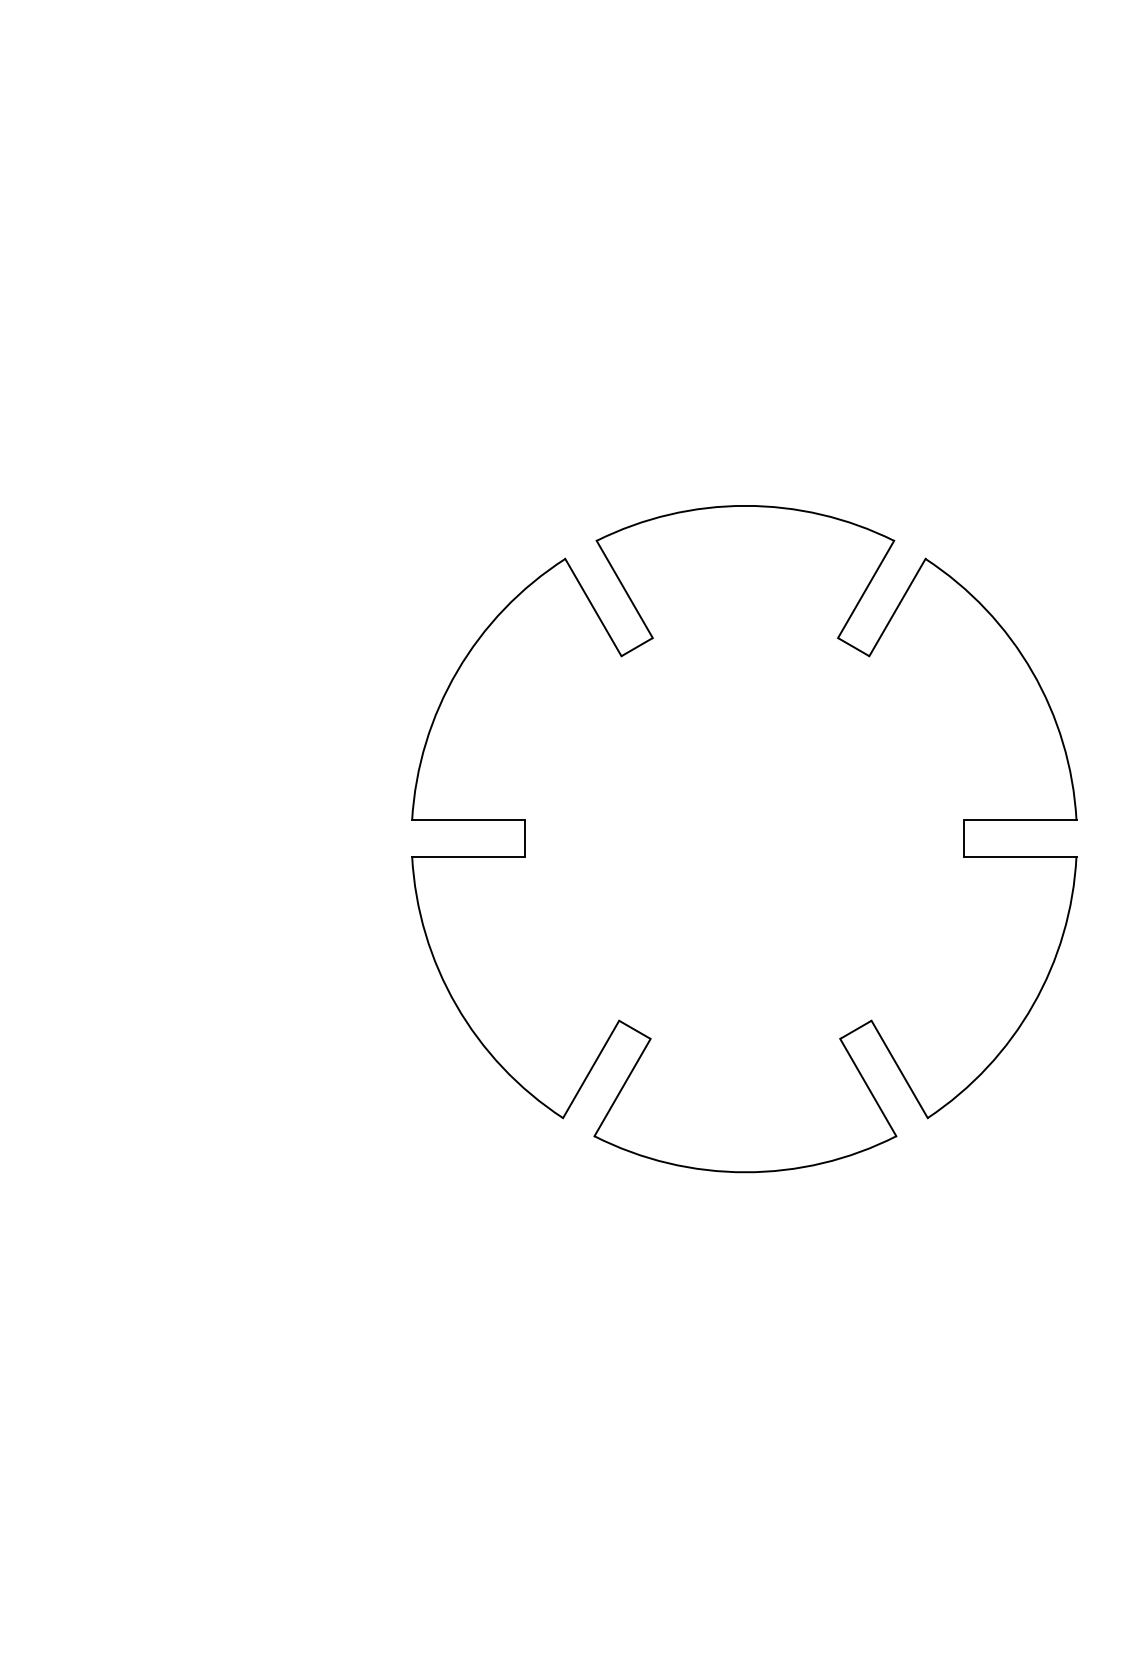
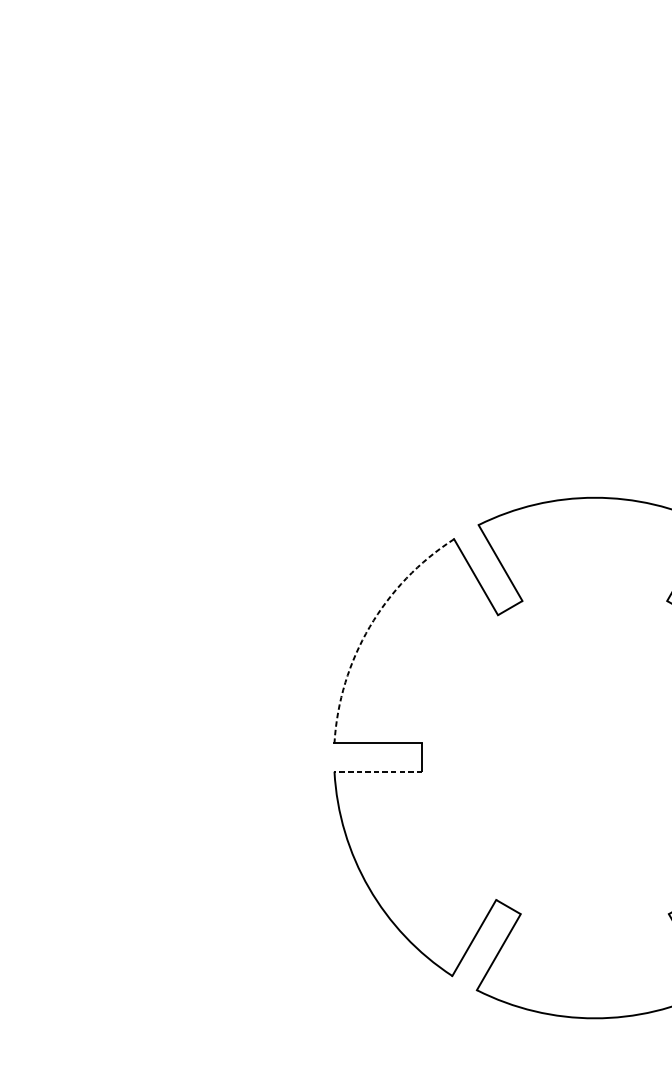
arc: (457, 671) -> (369, 627), solid -> dashed
line: (467, 856) -> (377, 771), solid -> dashed

